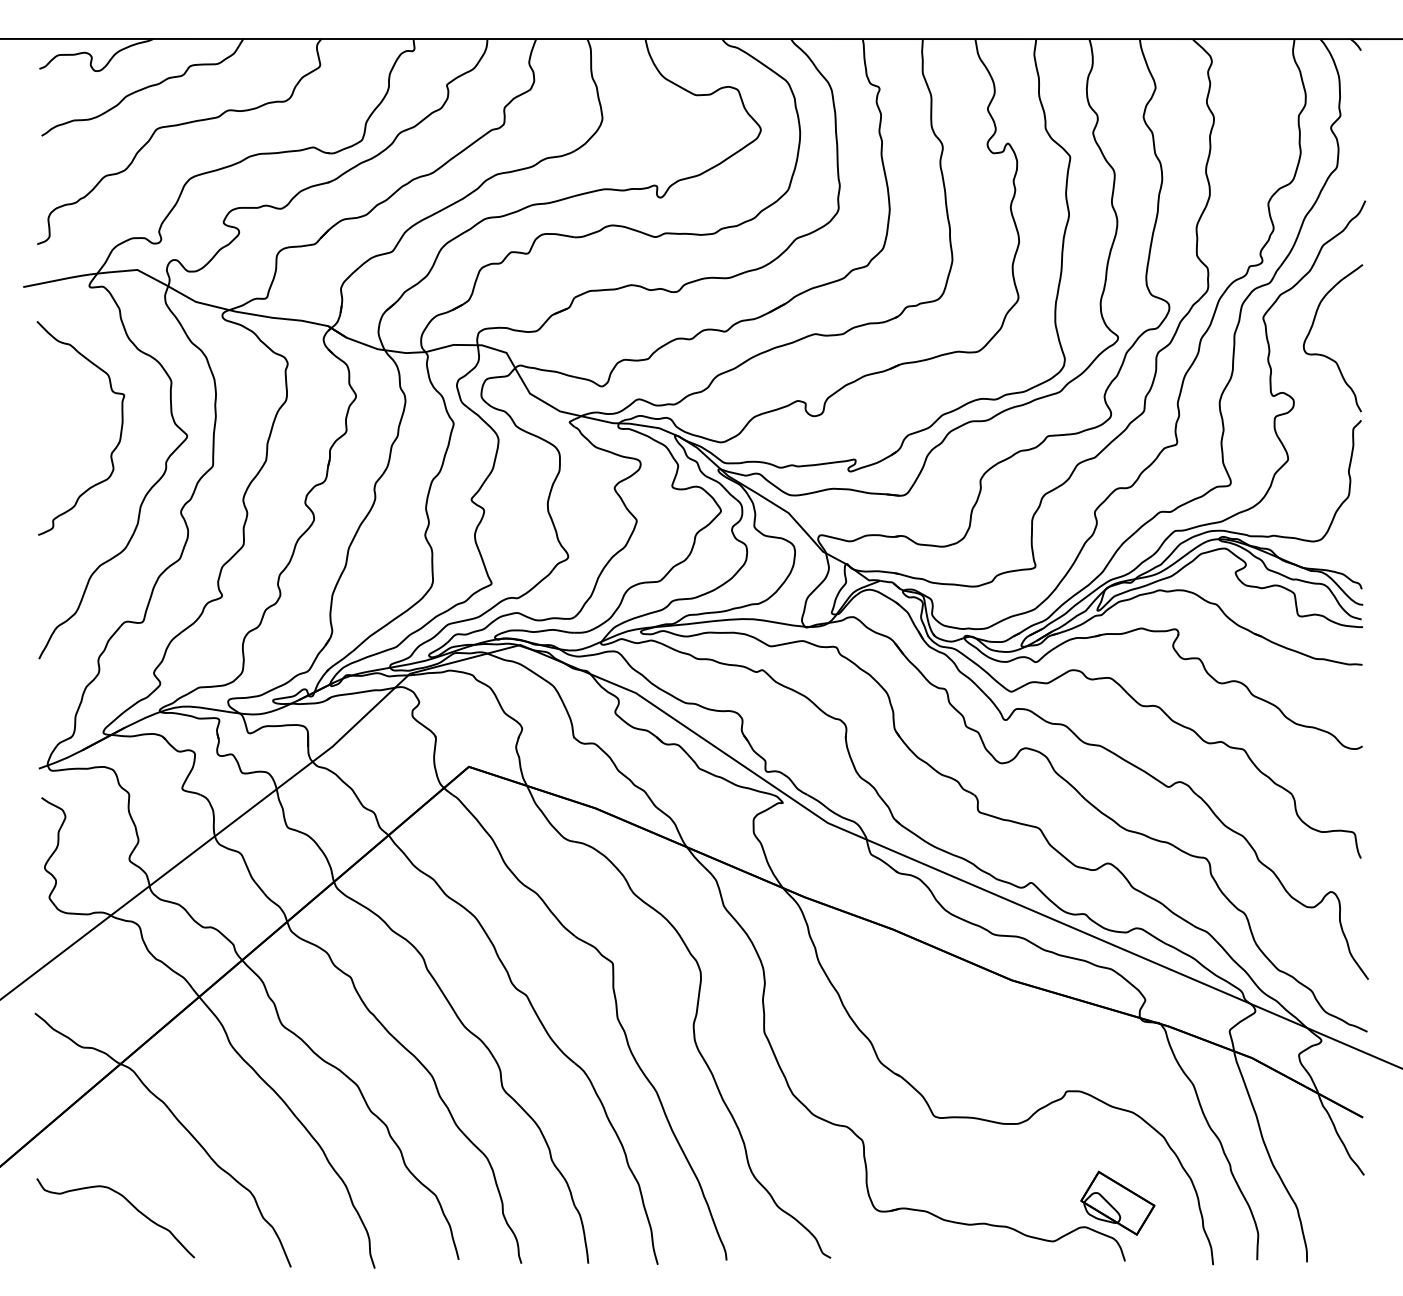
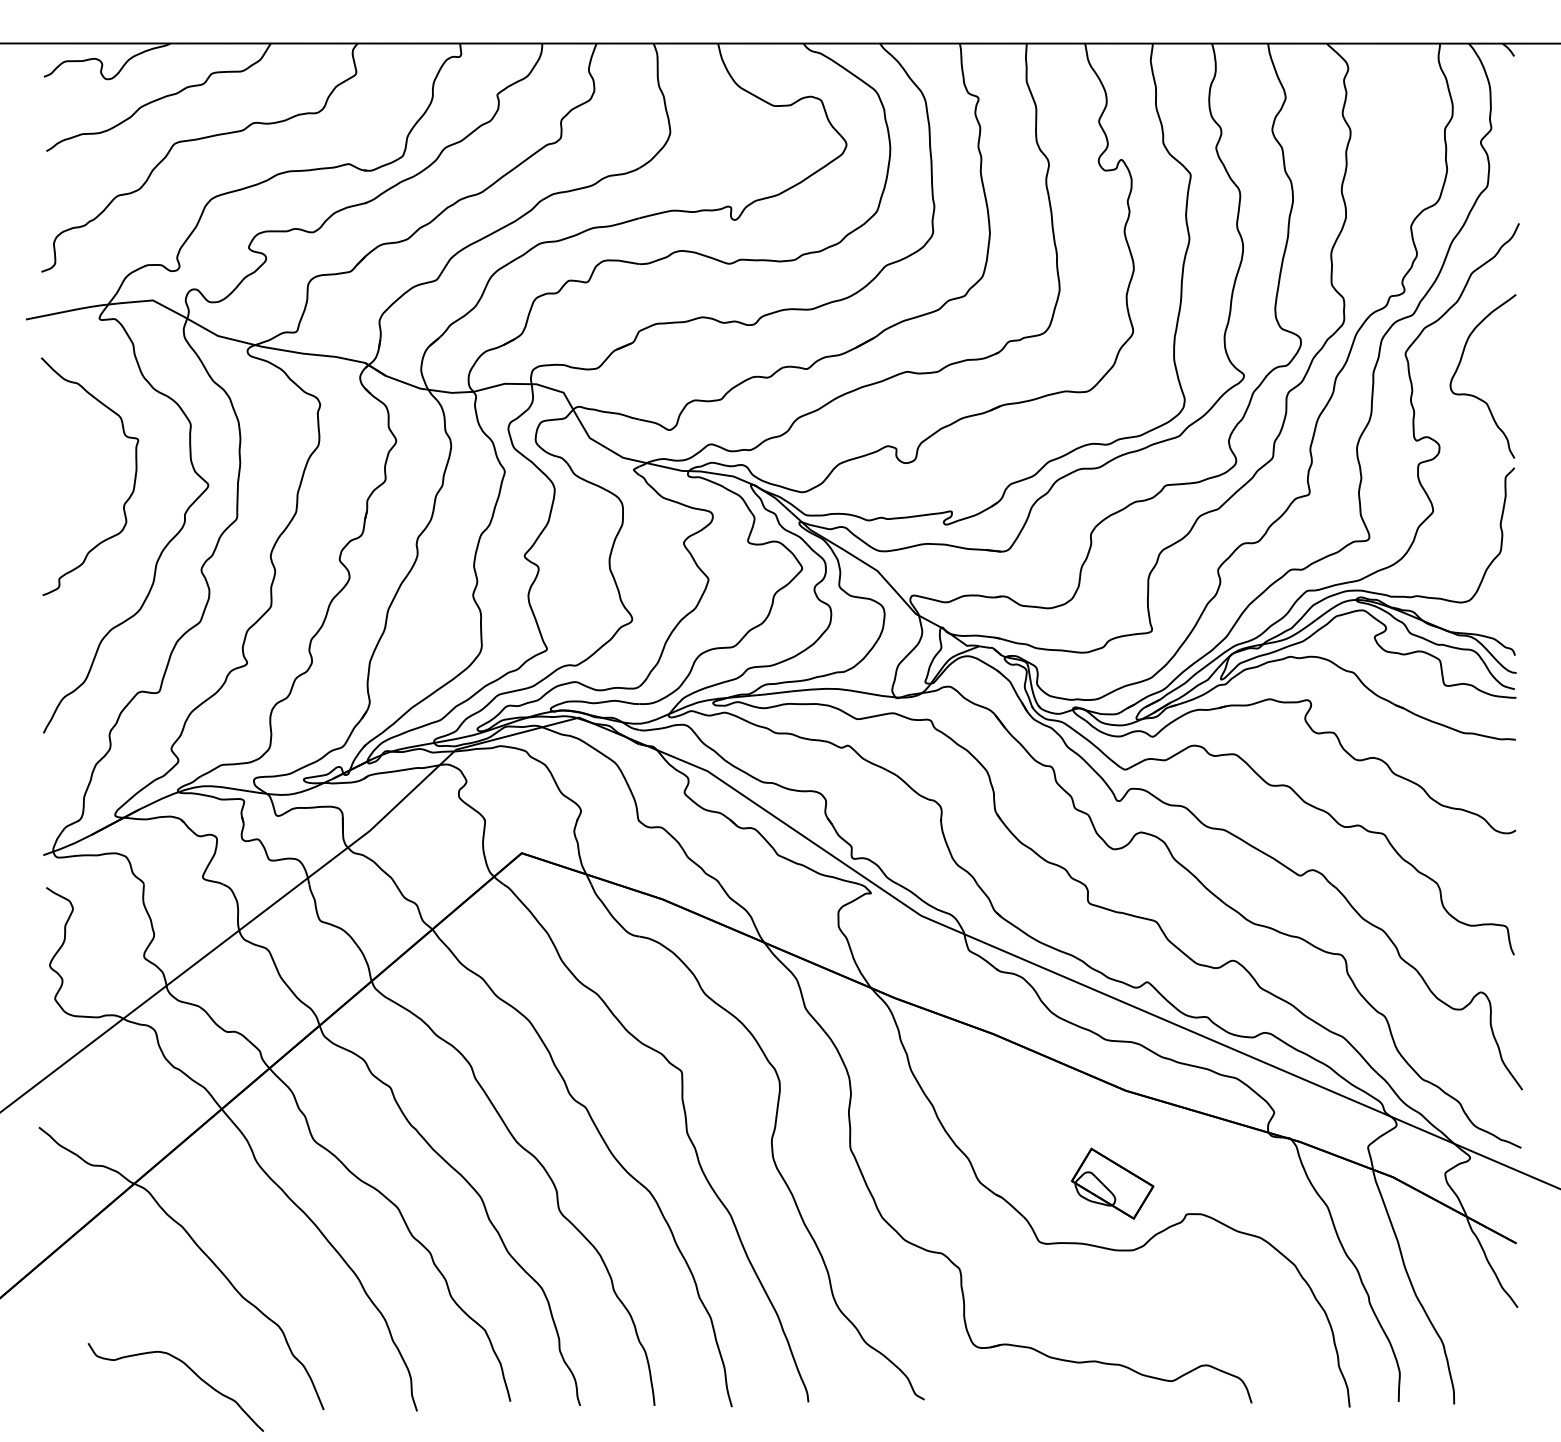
curve: (129, 1203) -> (191, 1371), moved
part: (1117, 1203) -> (1112, 1183), moved

